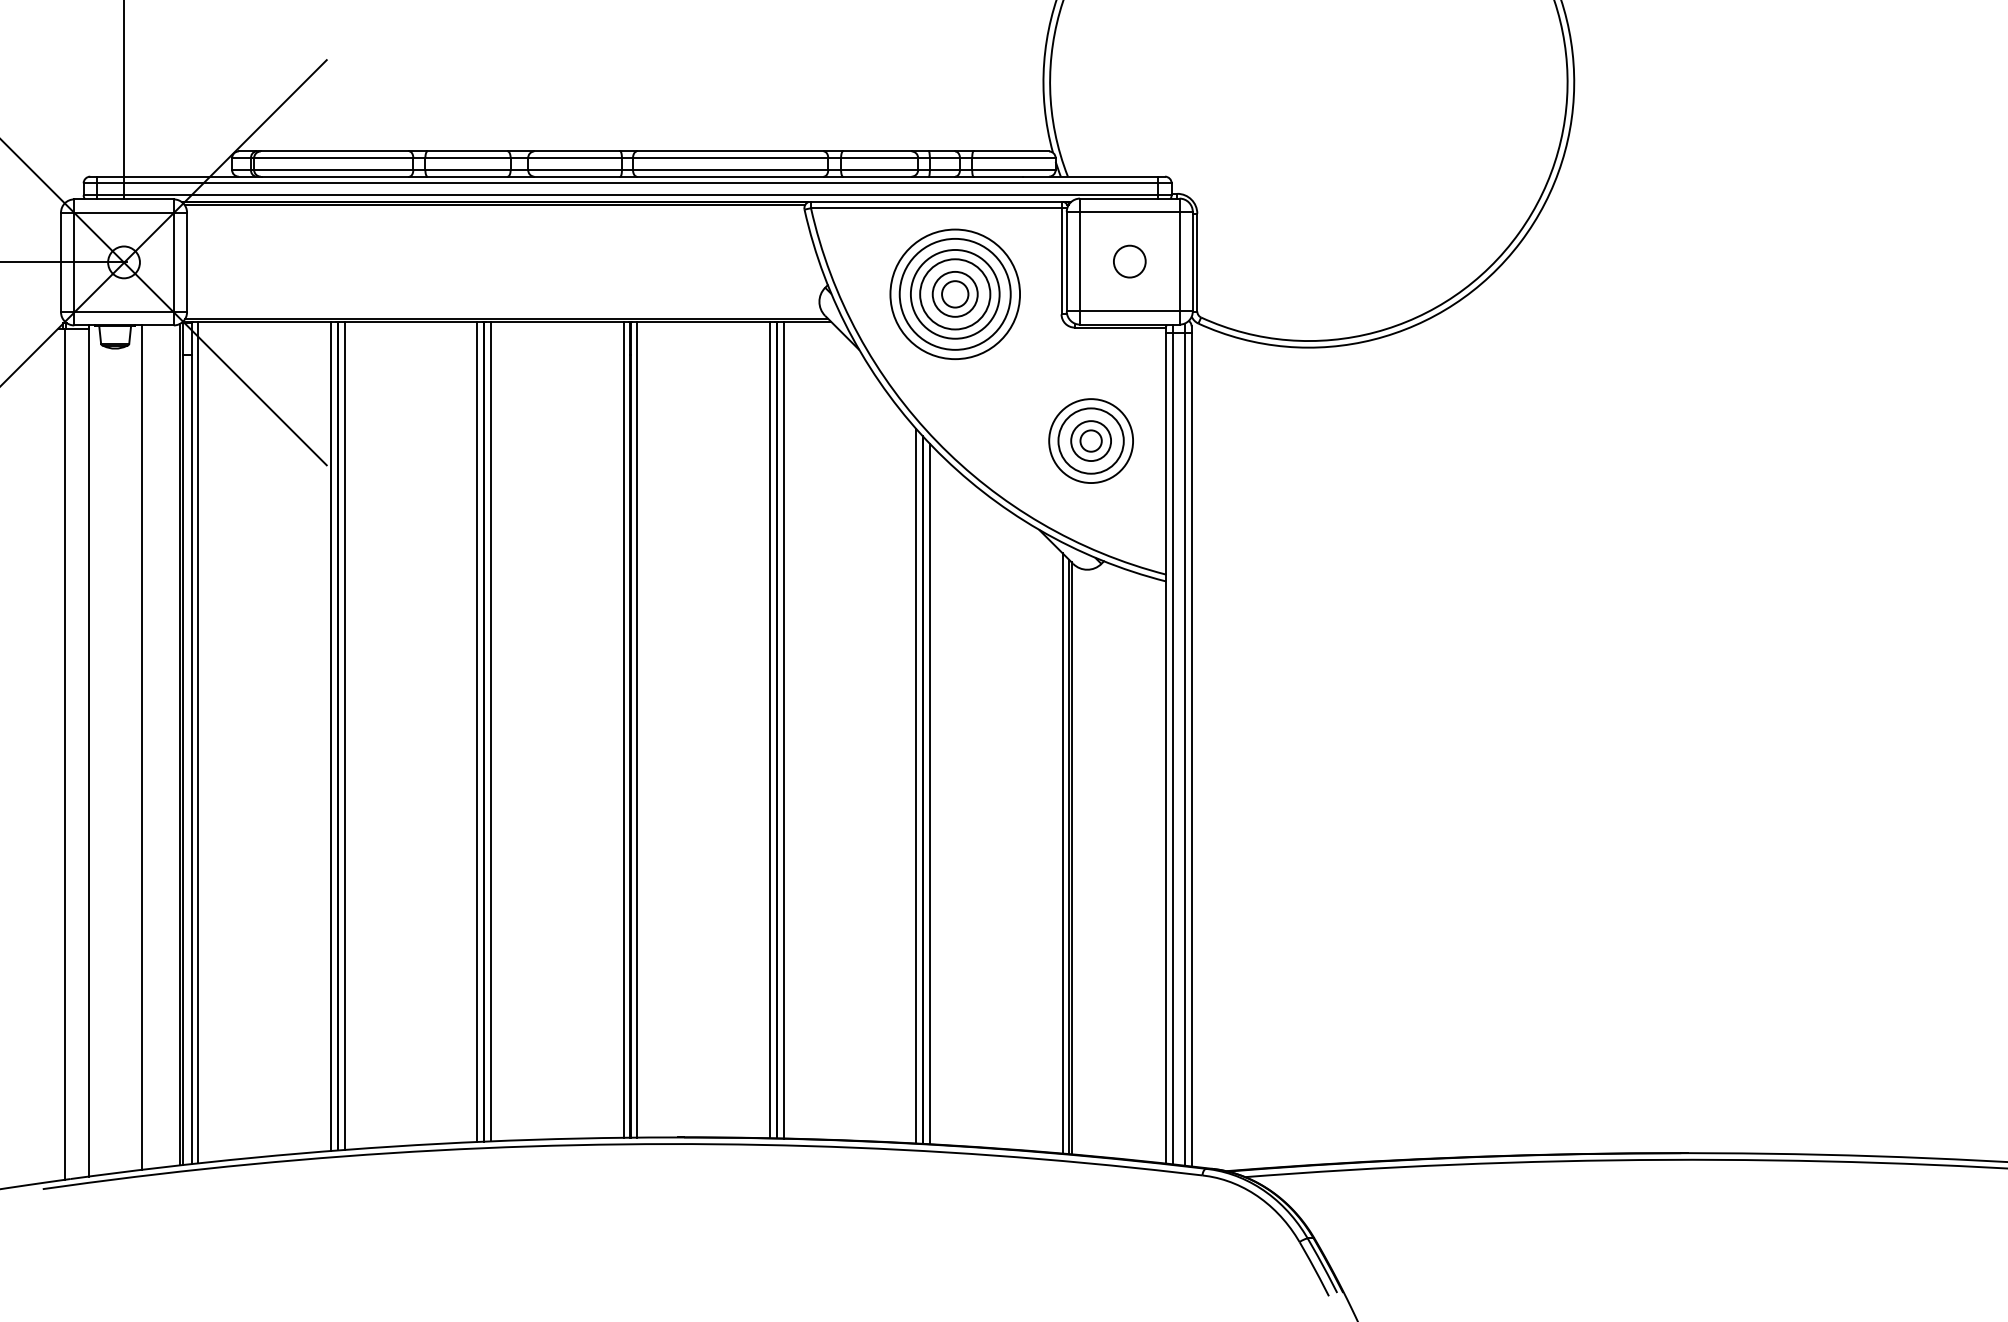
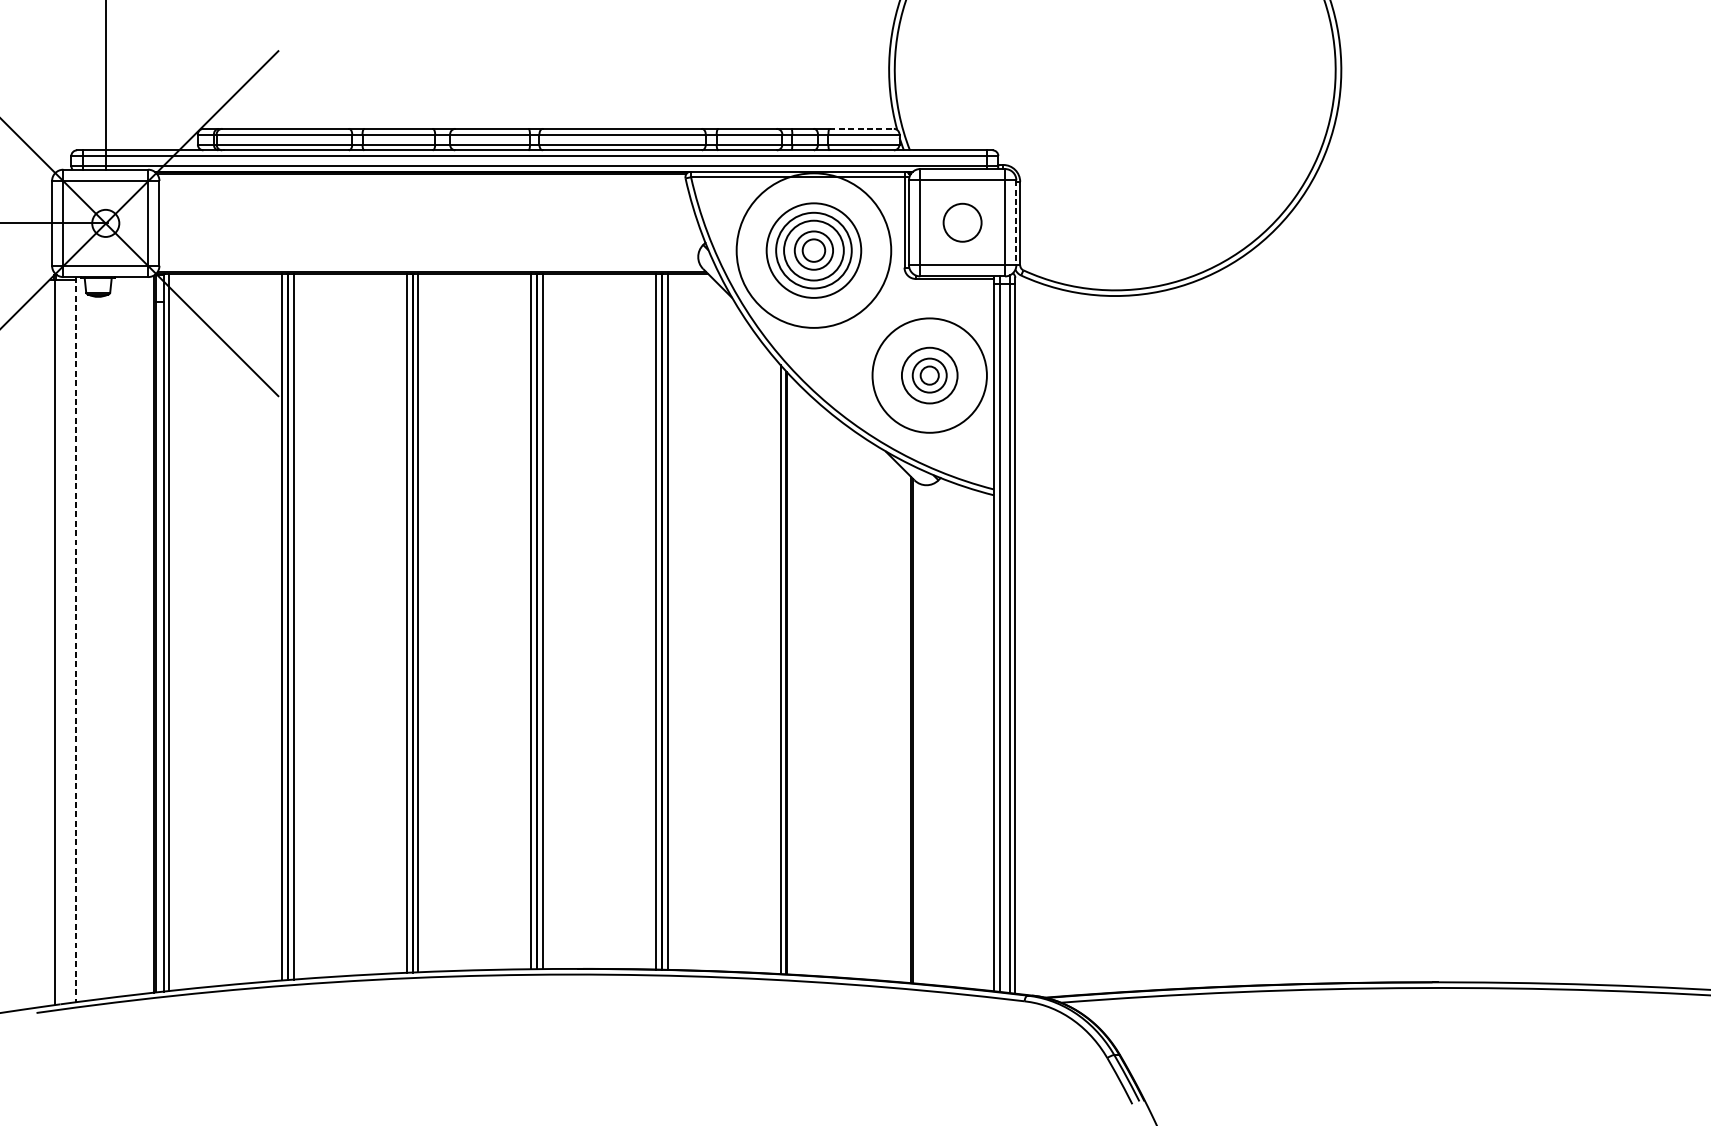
line: (1011, 151) -> (861, 128), solid -> dashed
circle: (1129, 261) -> (962, 222), size x1.4
line: (1192, 261) -> (1016, 222), solid -> dashed
circle: (955, 294) -> (814, 250), size x1.4
circle: (1091, 441) -> (930, 375), size x1.6
line: (141, 747) -> (120, 636), removed
line: (88, 751) -> (75, 640), solid -> dashed
line: (929, 793) -> (792, 675), removed
line: (1062, 853) -> (905, 727), removed

